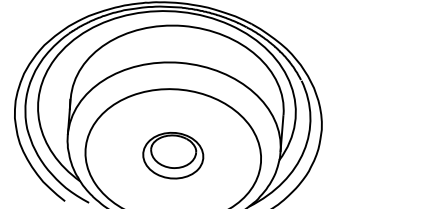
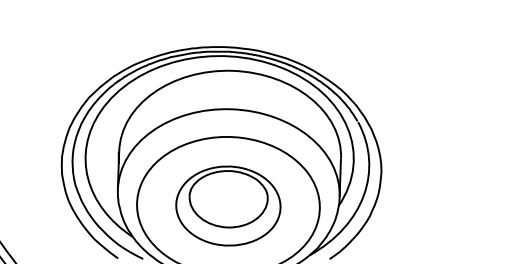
part: (173, 155) -> (228, 205), size x1.67

